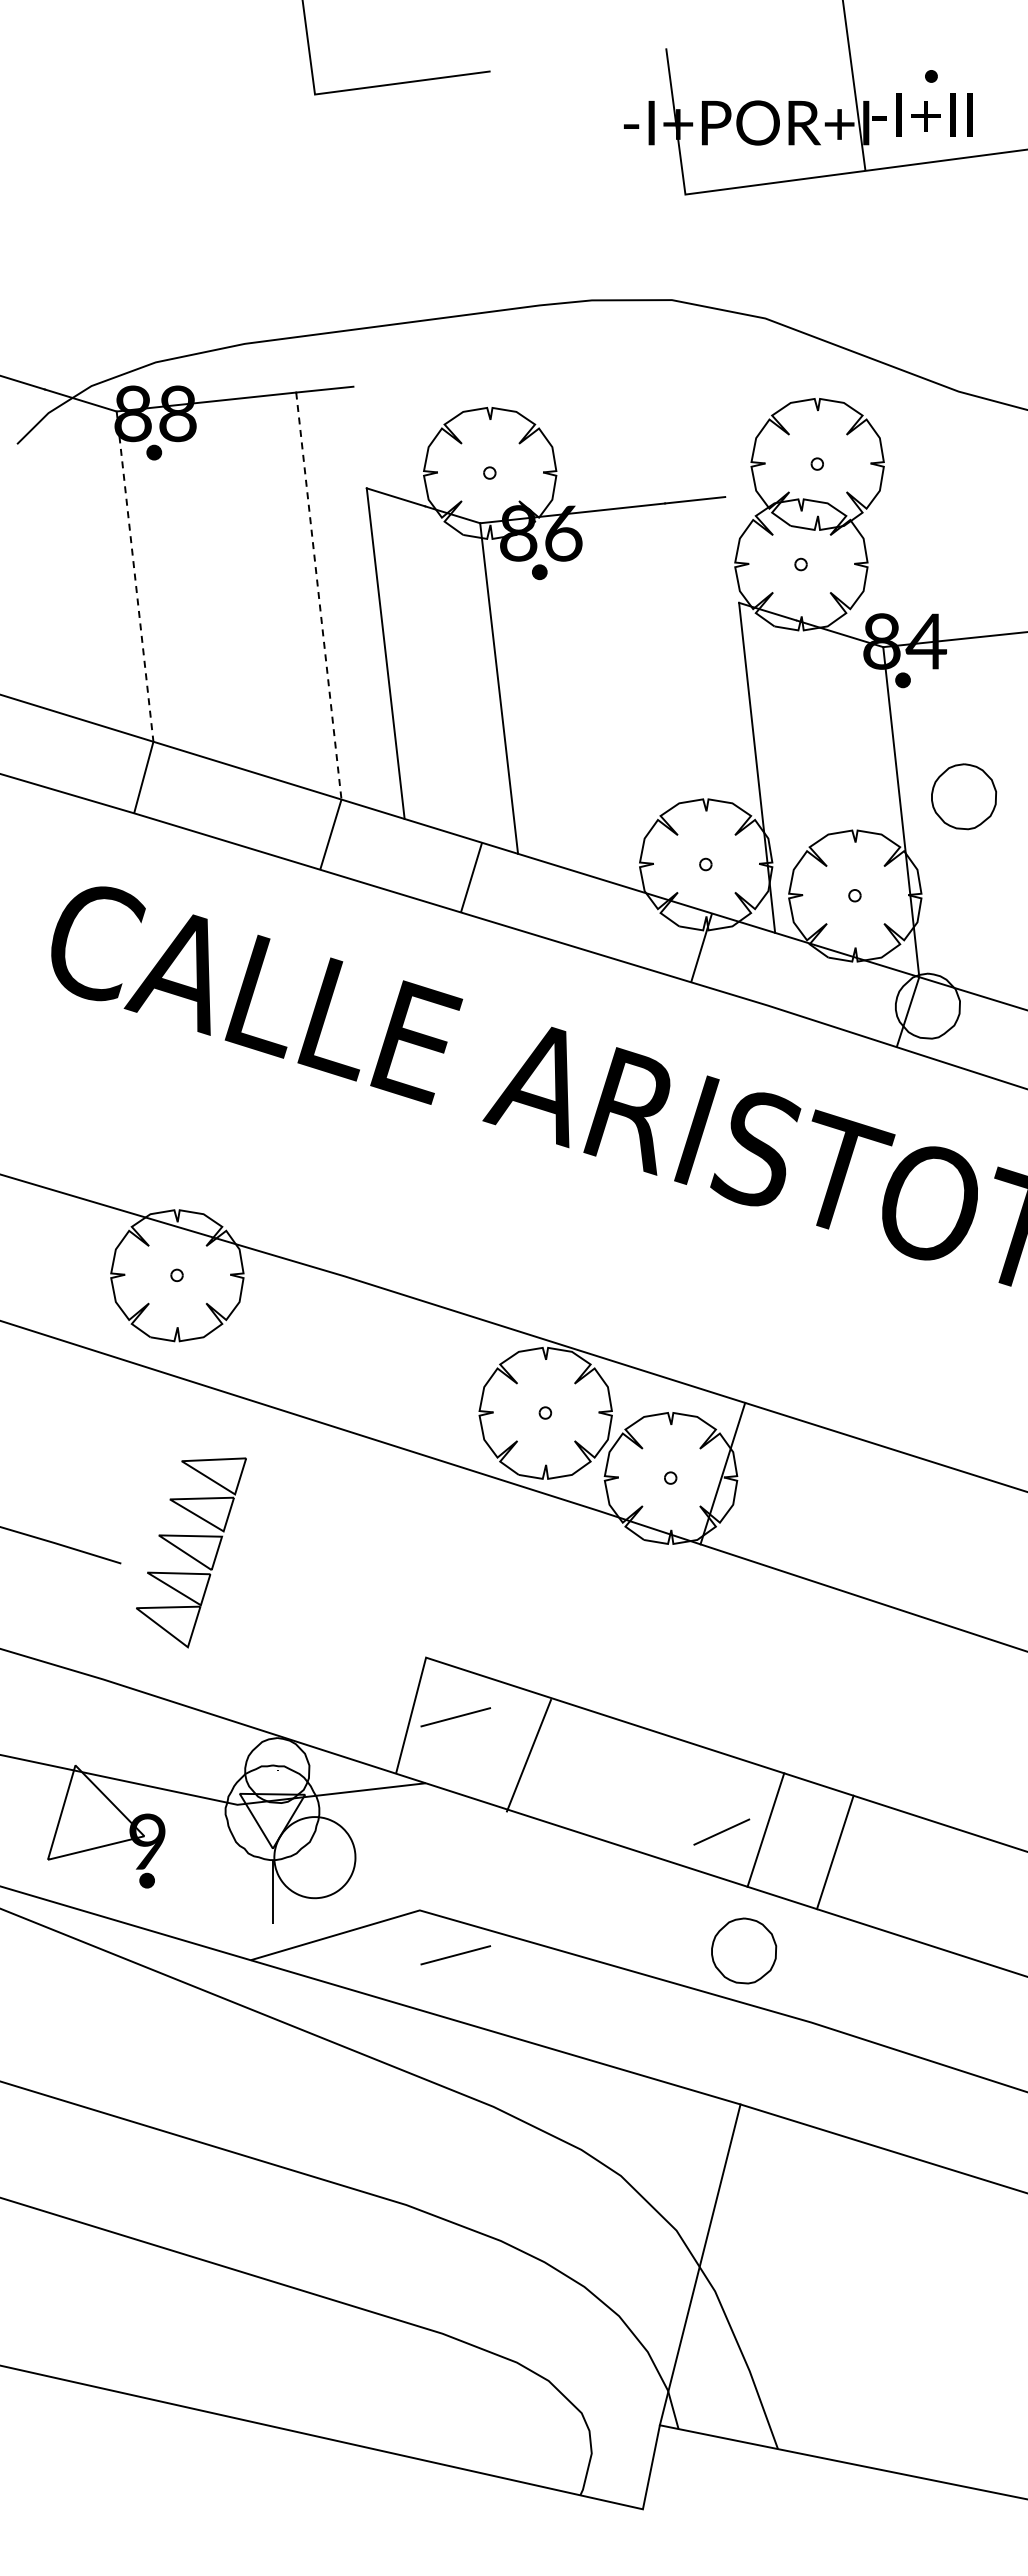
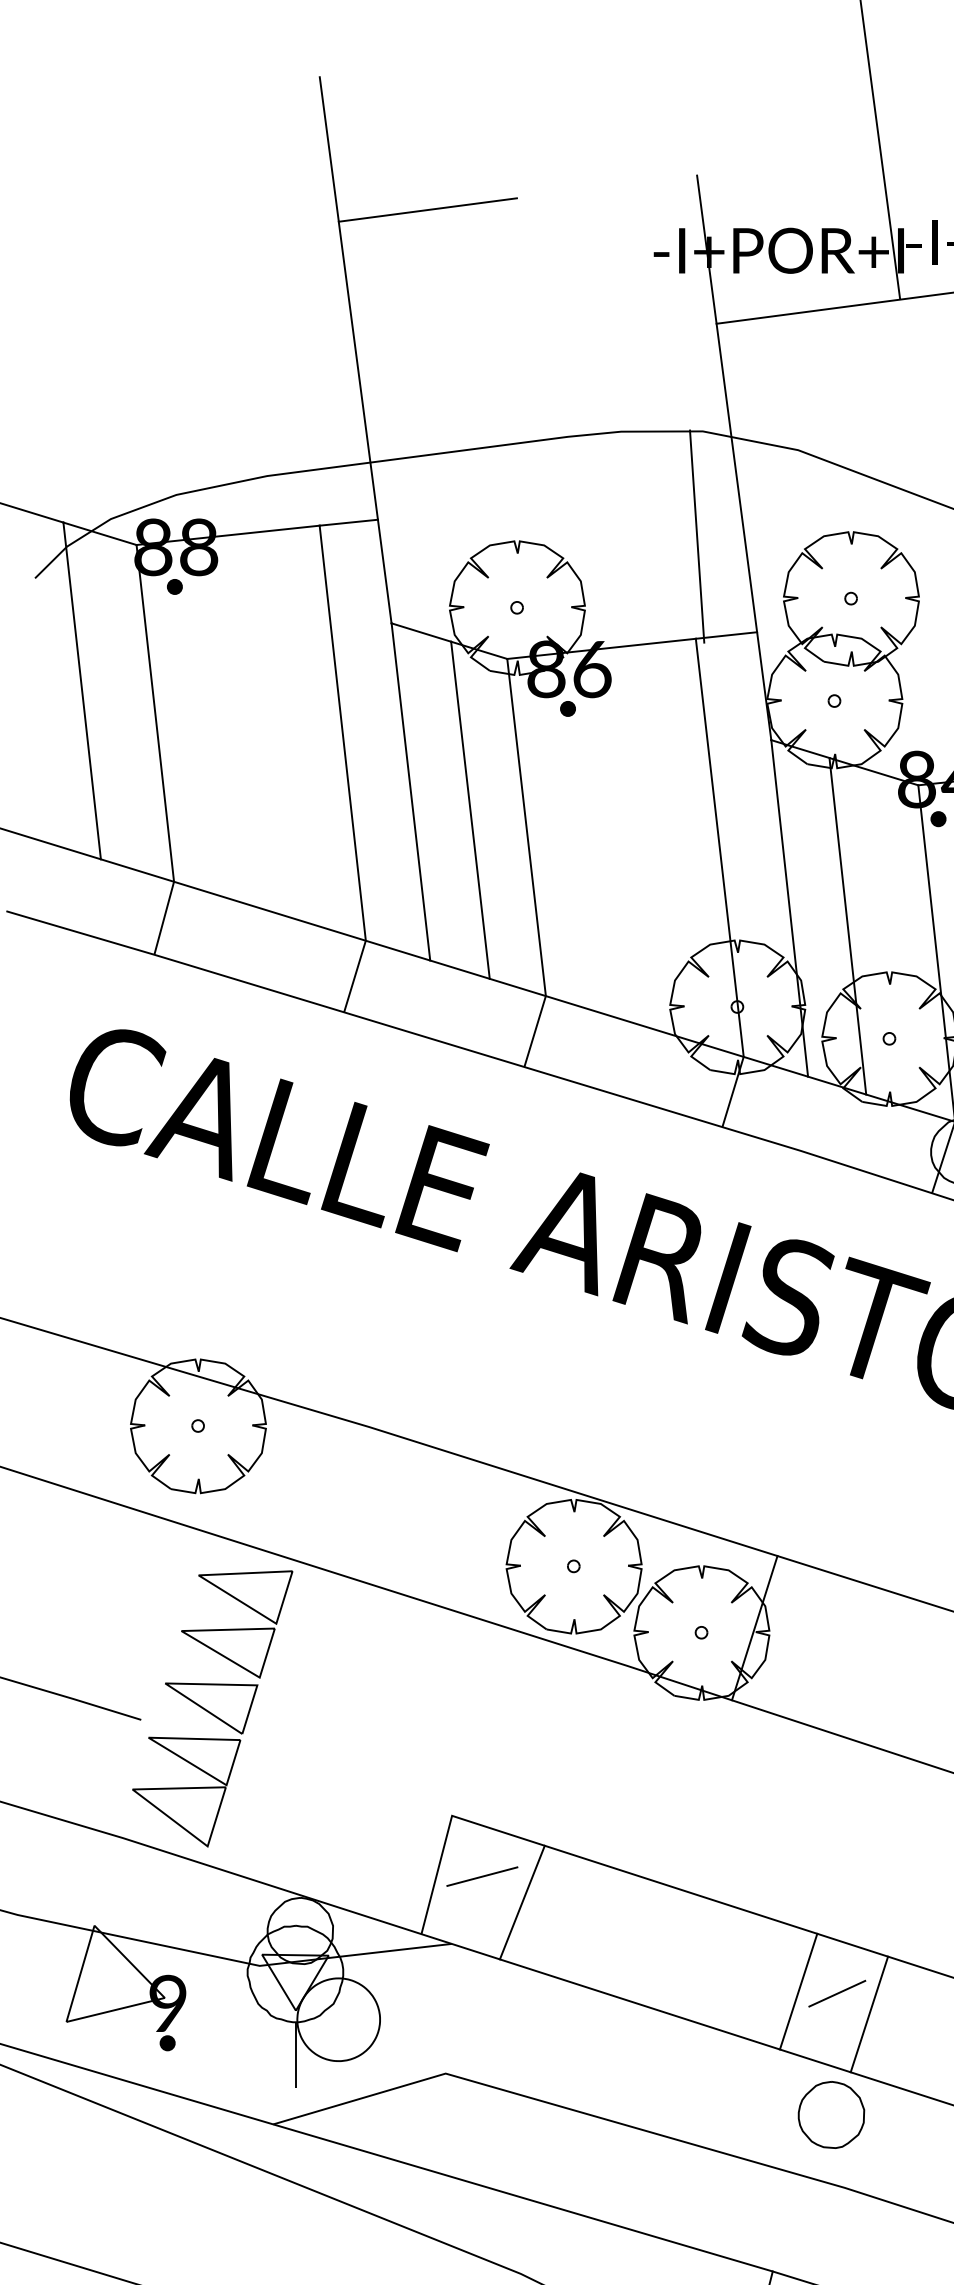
line: (340, 291) -> (364, 422), added
line: (712, 398) -> (744, 531), added
line: (666, 403) -> (697, 536), added
line: (62, 554) -> (81, 690), added
line: (135, 577) -> (155, 714), dashed -> solid
line: (318, 596) -> (342, 733), dashed -> solid
line: (444, 671) -> (470, 810), added
line: (688, 708) -> (719, 847), added
line: (814, 785) -> (848, 926), added
line: (471, 877) -> (535, 1031), moved
part: (191, 1552) -> (212, 1708), size x1.43
line: (528, 1755) -> (521, 1902), moved
line: (721, 1831) -> (836, 1993), moved
part: (744, 1950) -> (831, 2114), moved
line: (455, 1955) -> (482, 2119), removed

